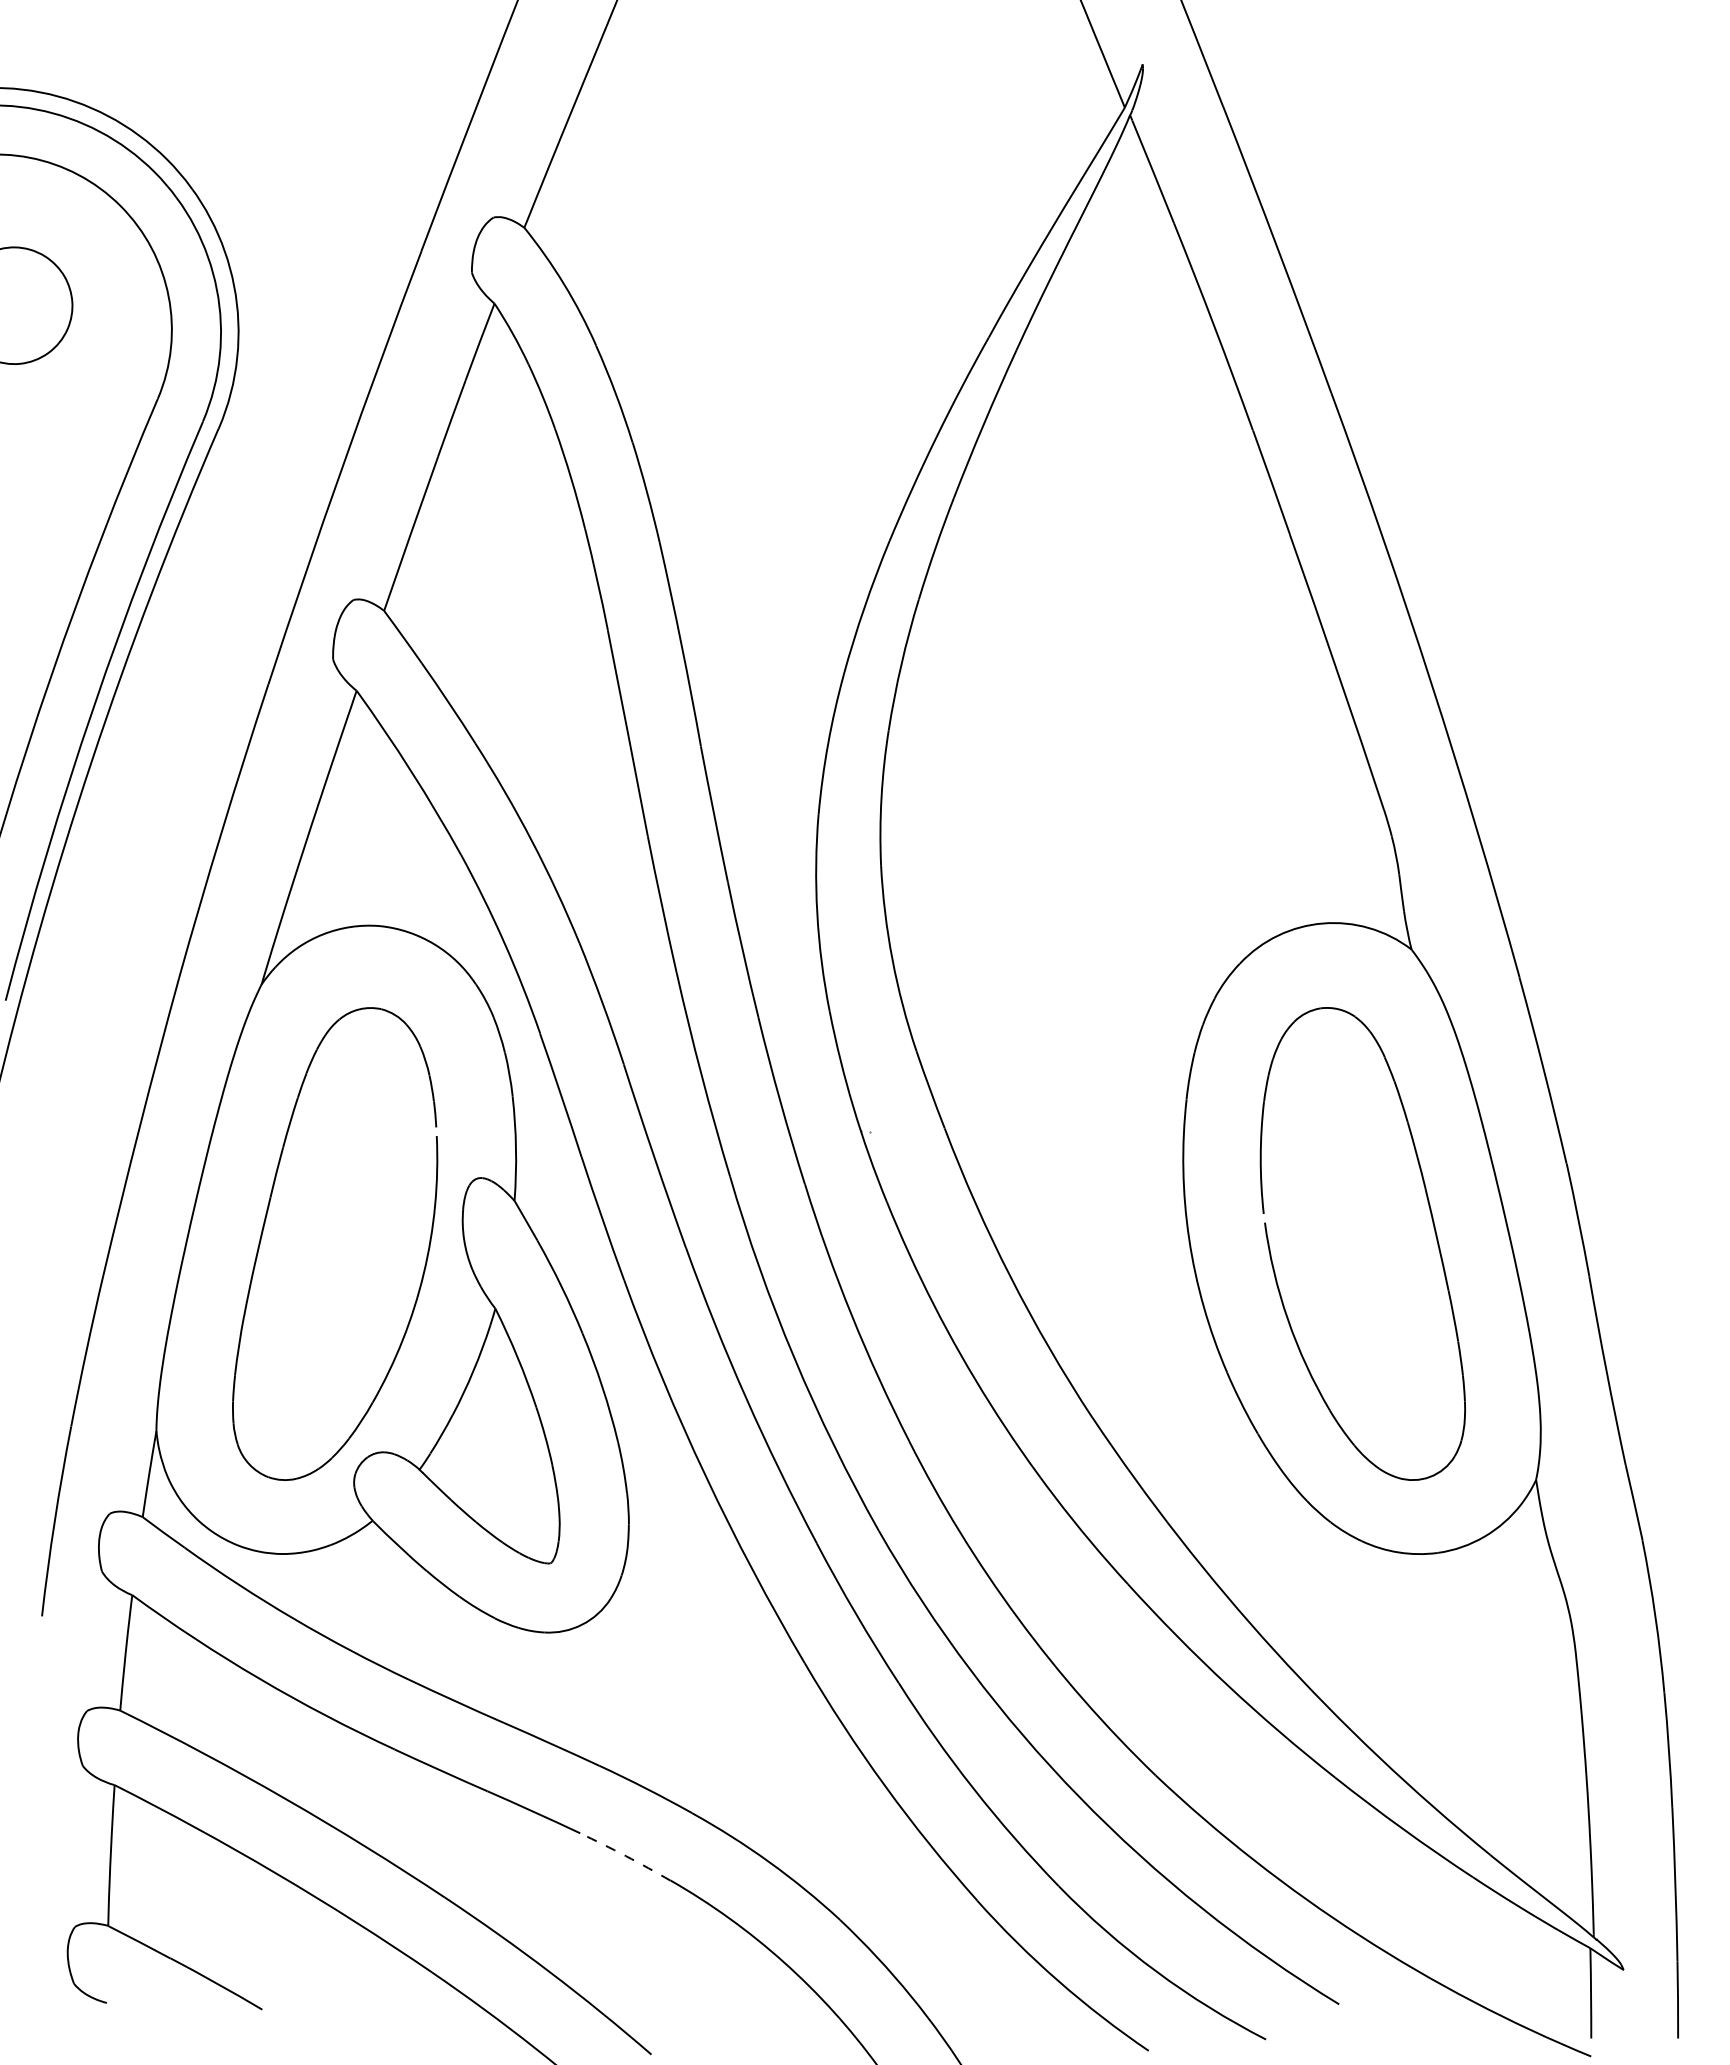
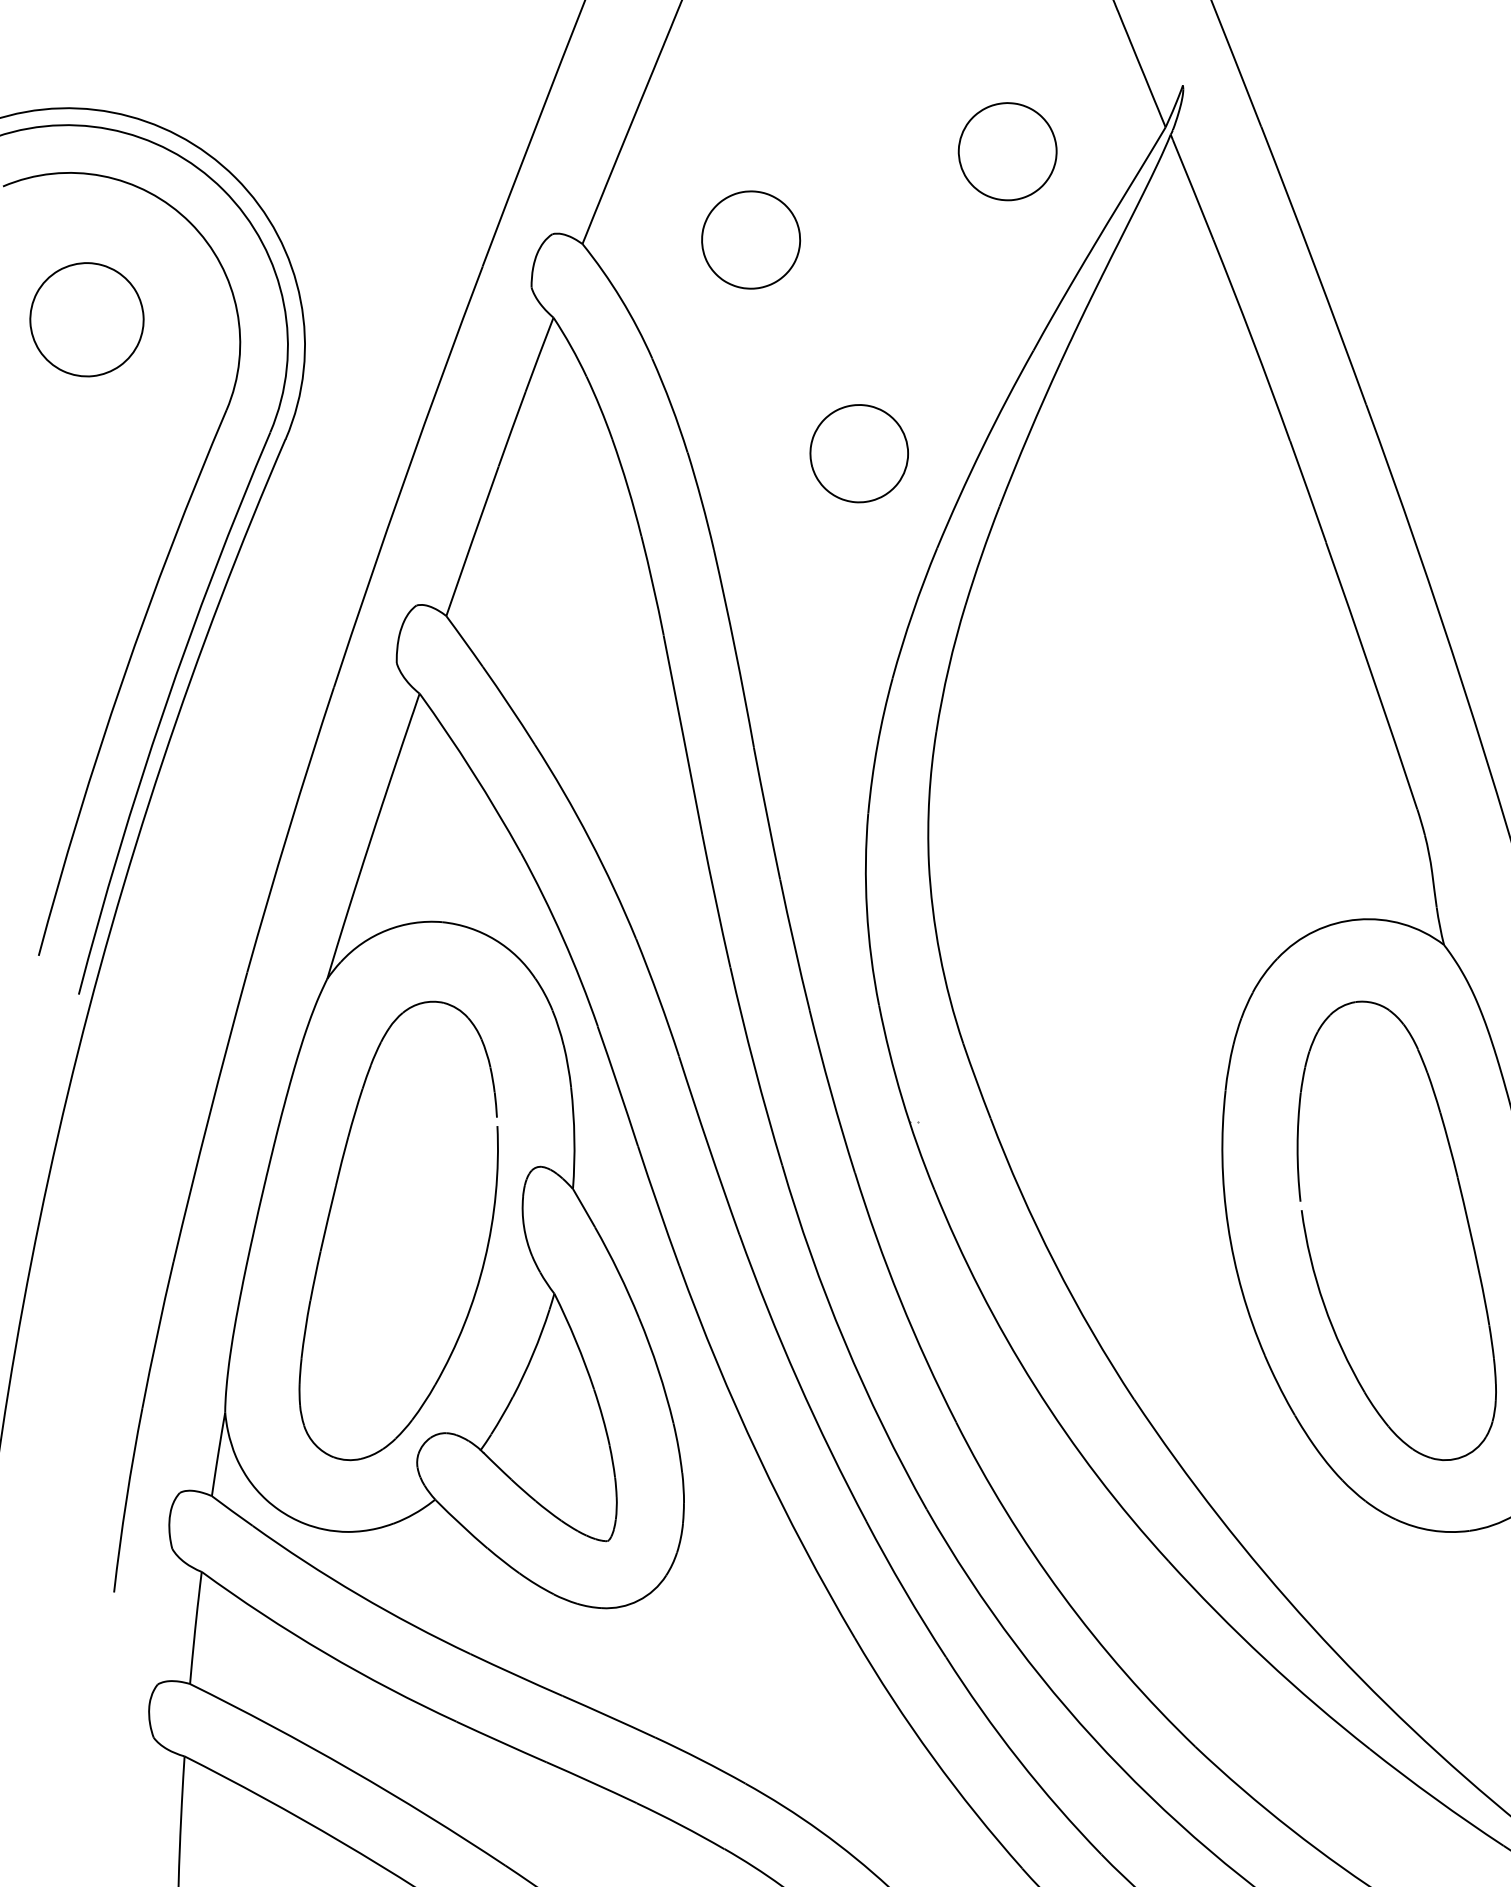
part: (962, 132) -> (1007, 151), added
part: (697, 223) -> (750, 239), added
part: (809, 443) -> (859, 453), added
arc: (625, 1856) -> (680, 1825), dashed -> solid

